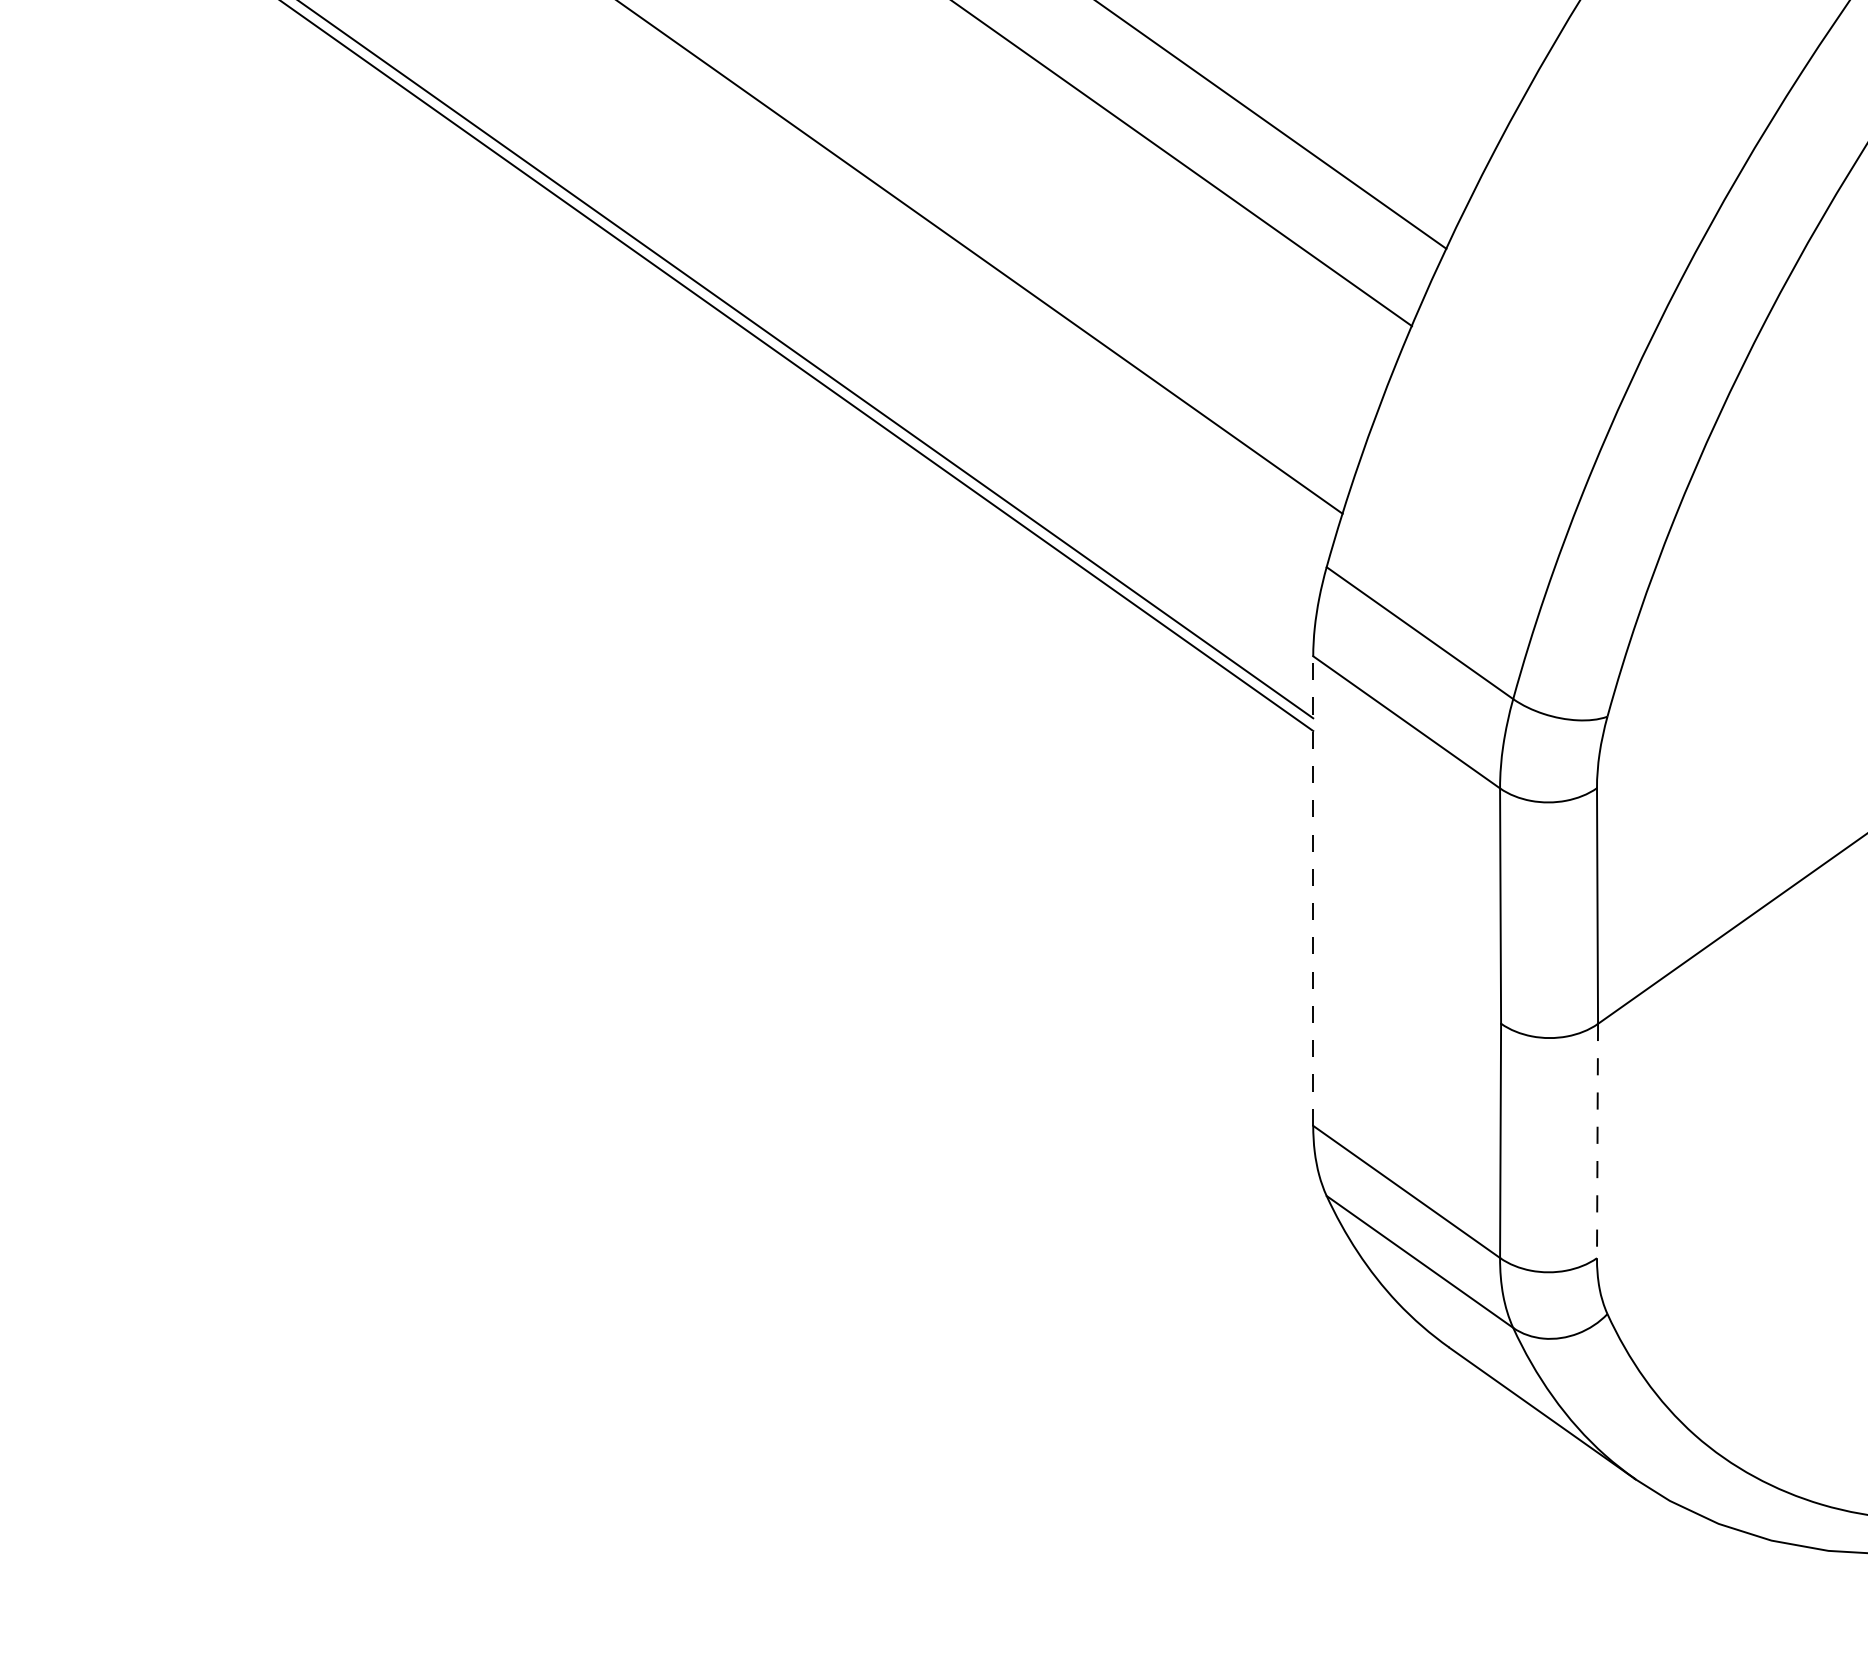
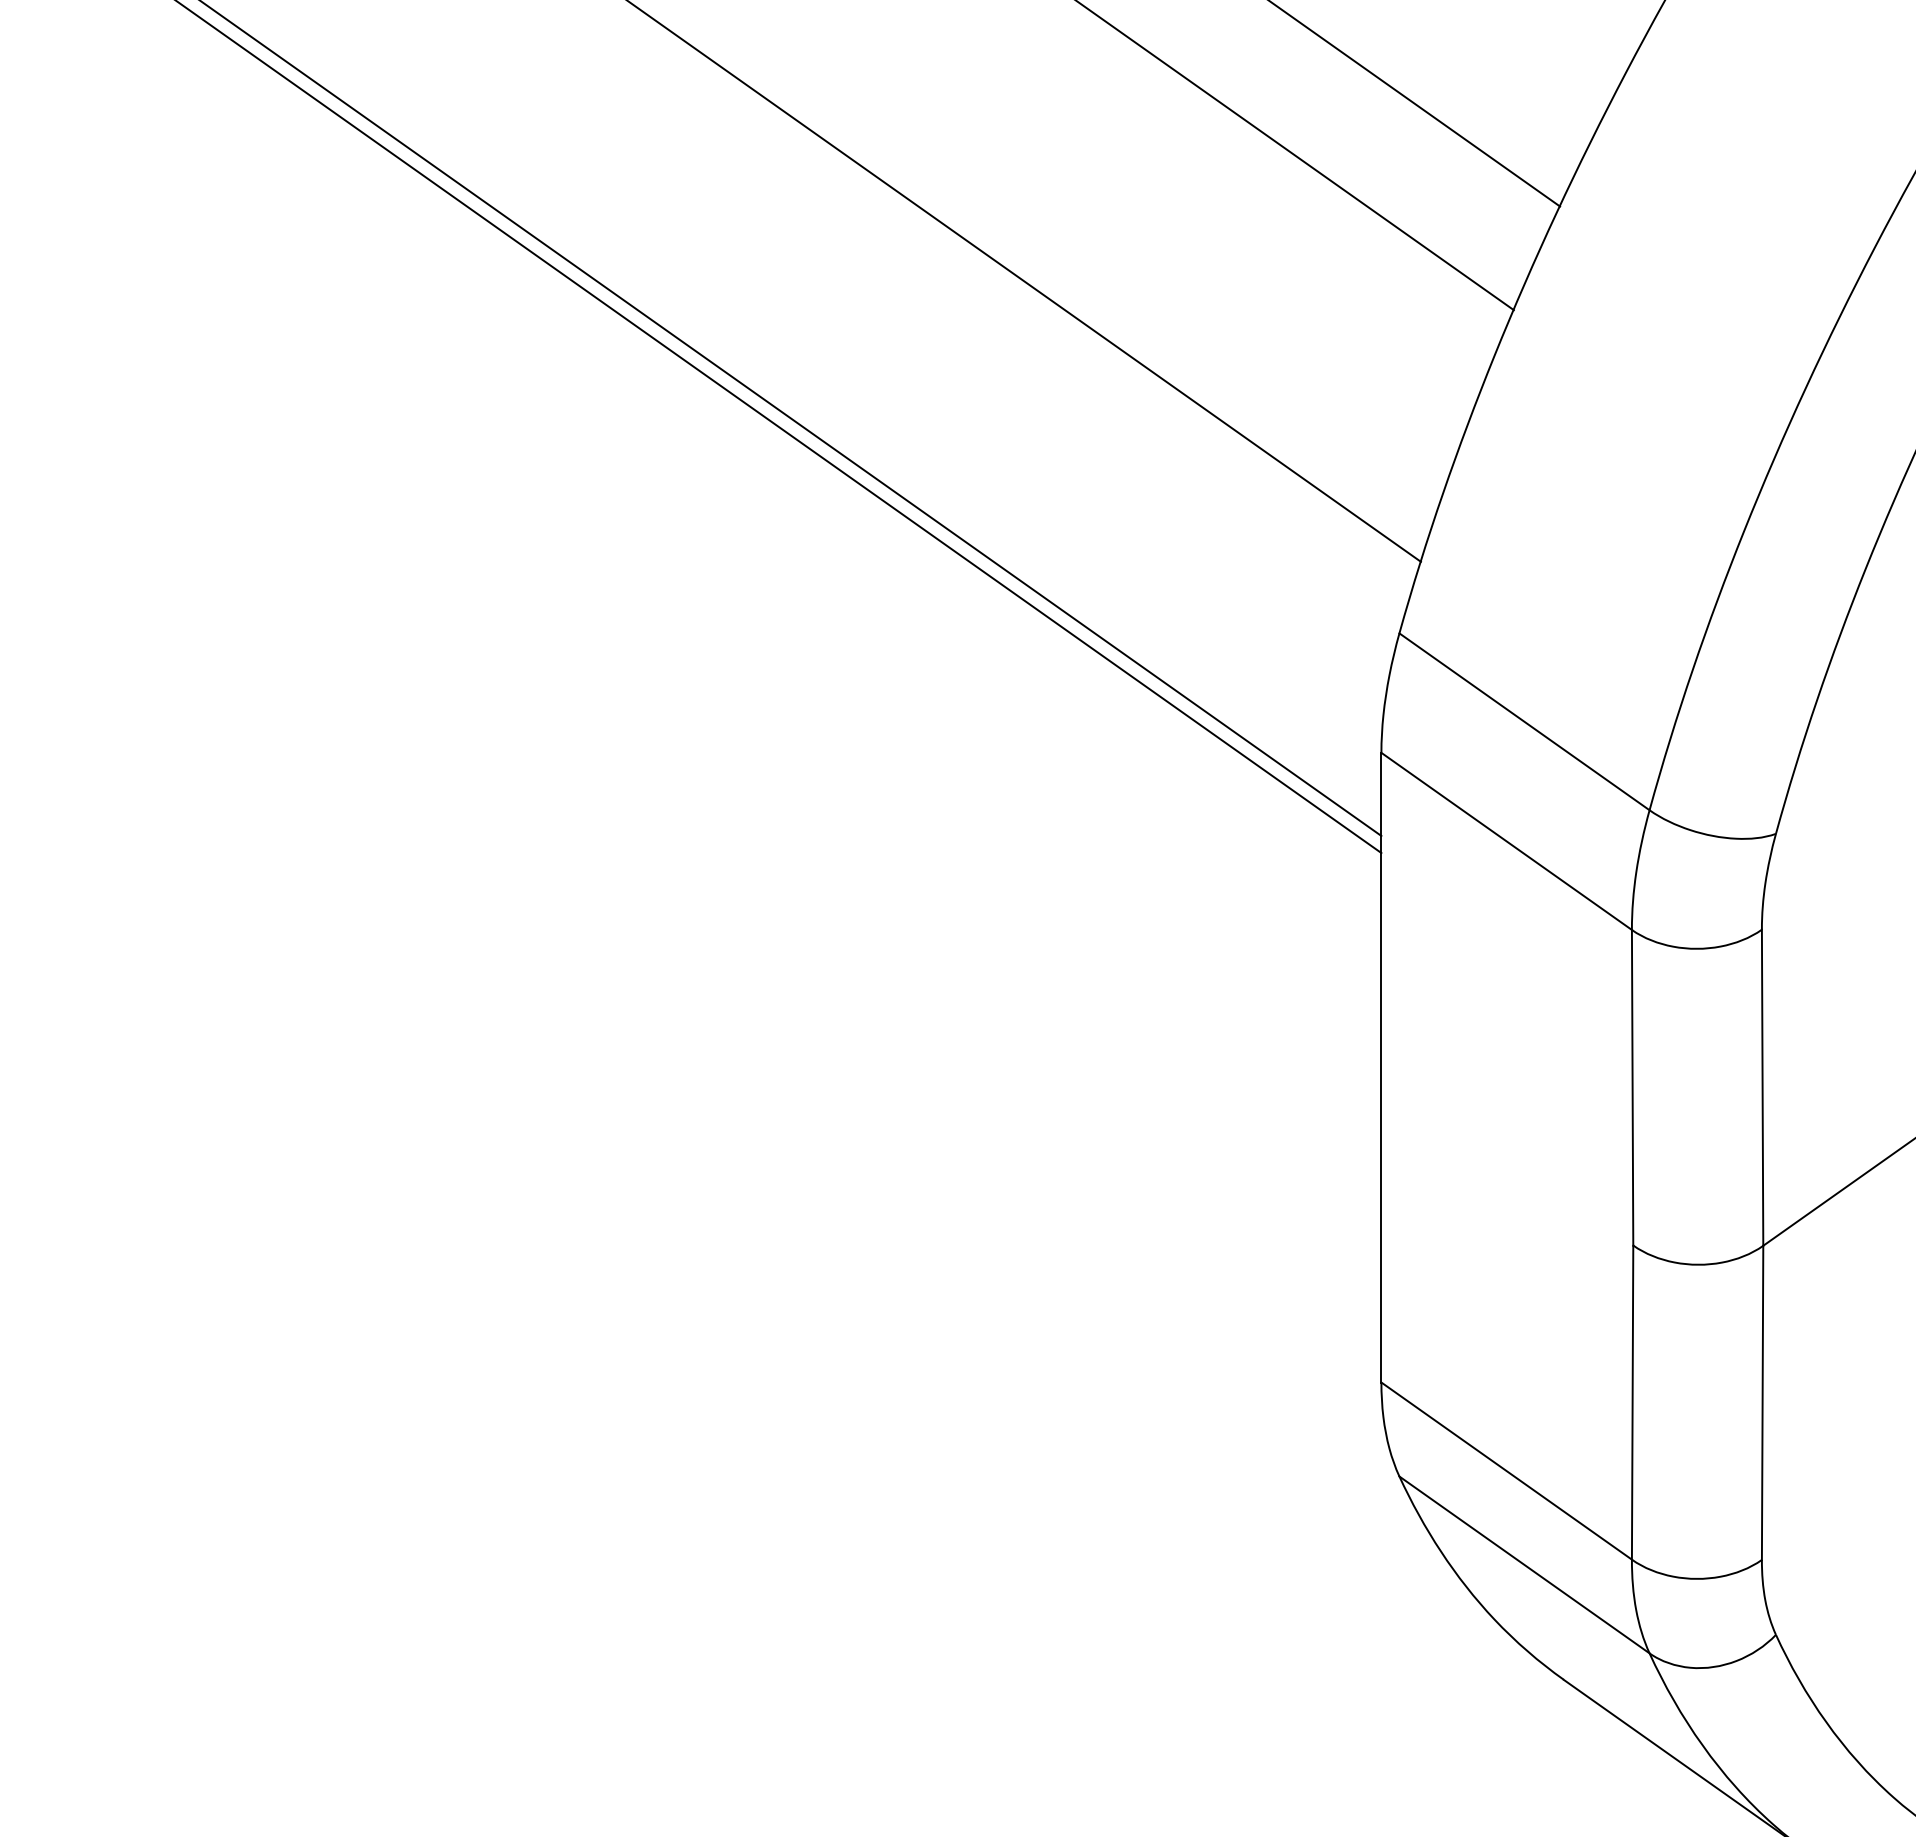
line: (1313, 891) -> (1381, 1068), dashed -> solid
line: (1597, 1141) -> (1762, 1403), dashed -> solid

